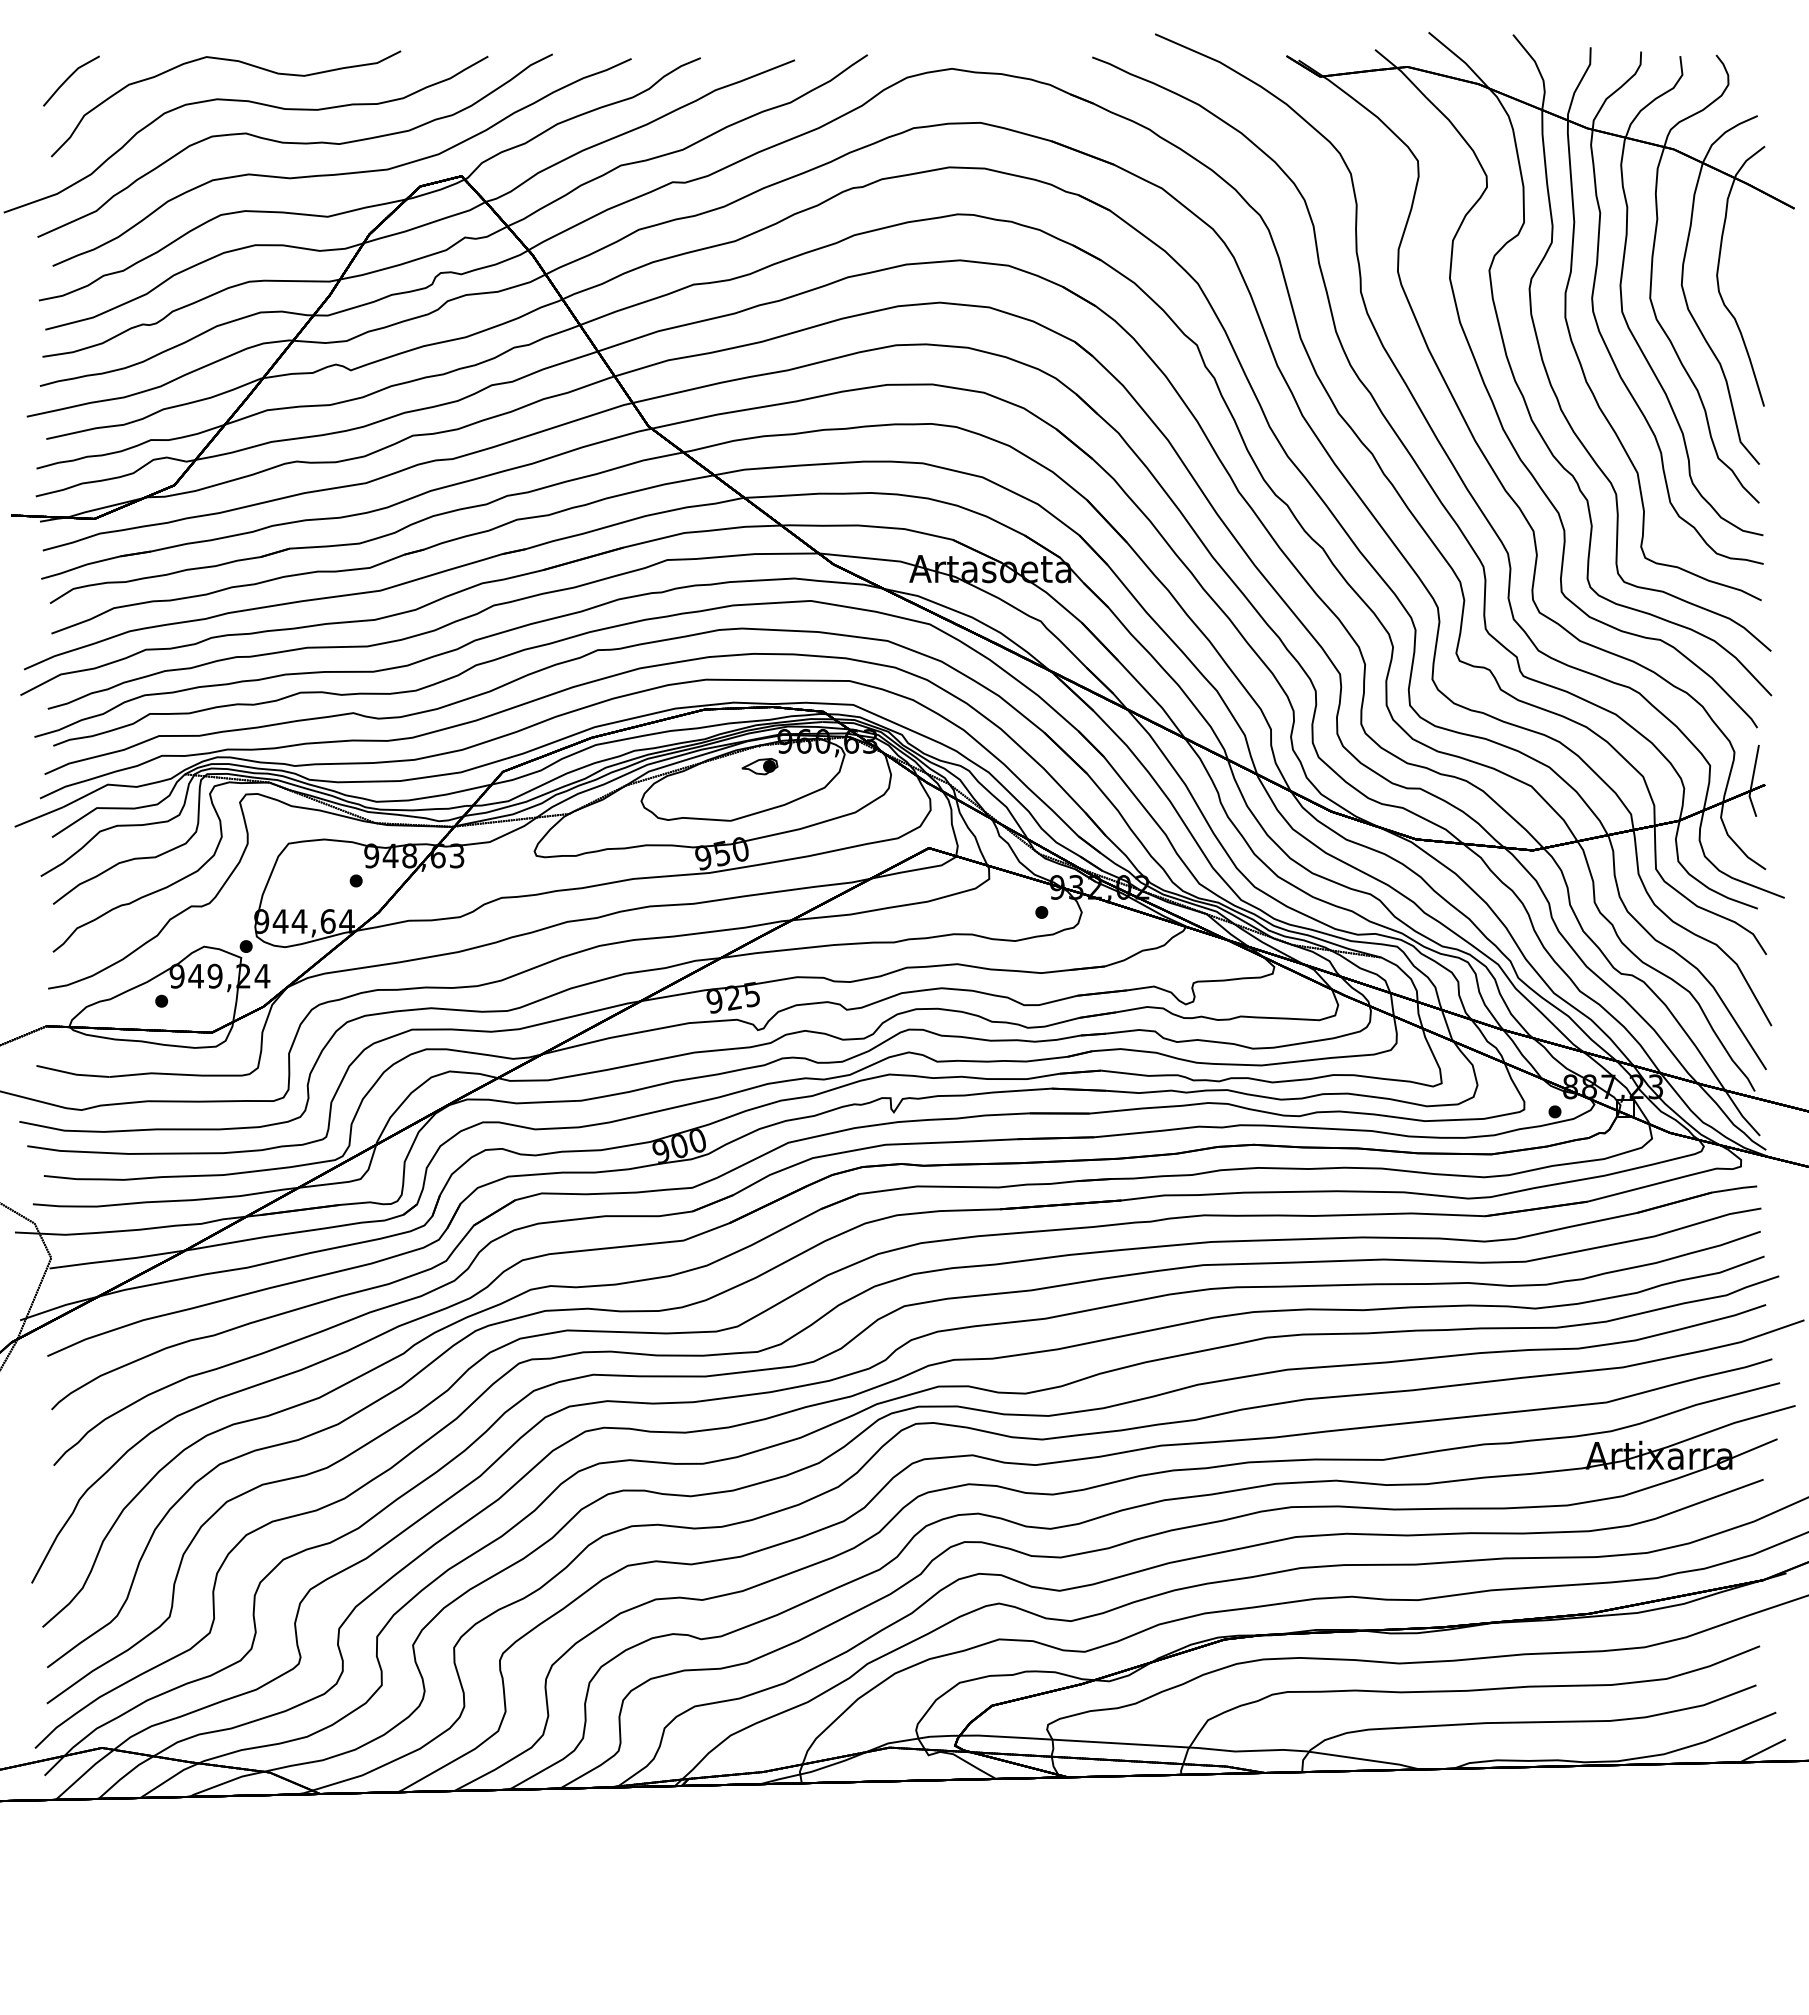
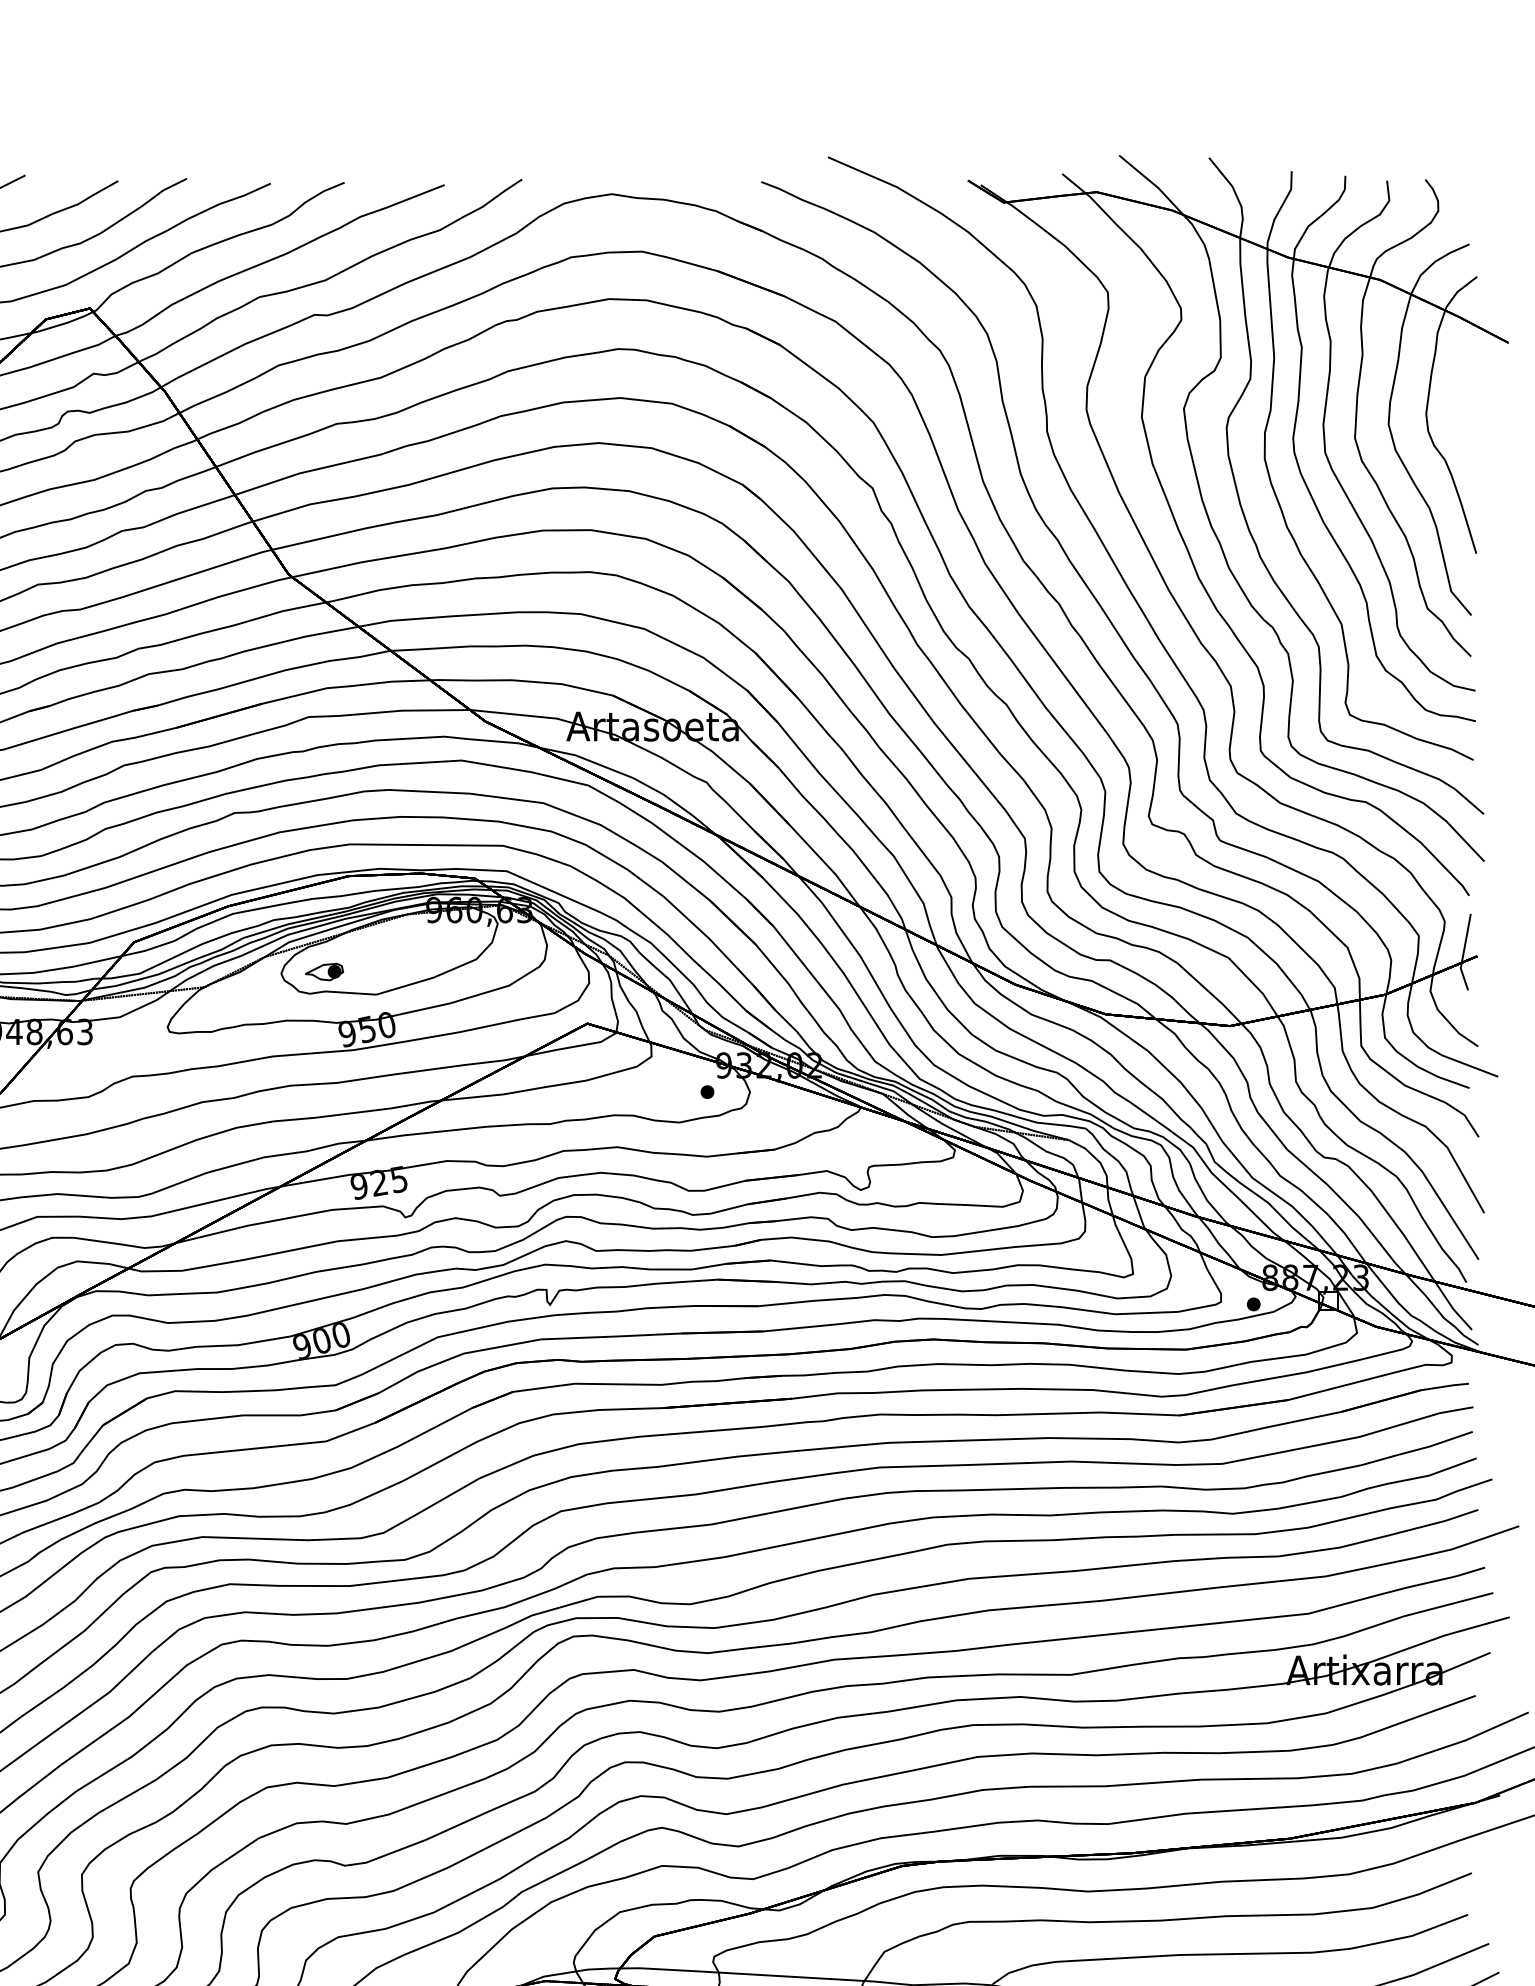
part: (759, 766) -> (323, 971), moved

